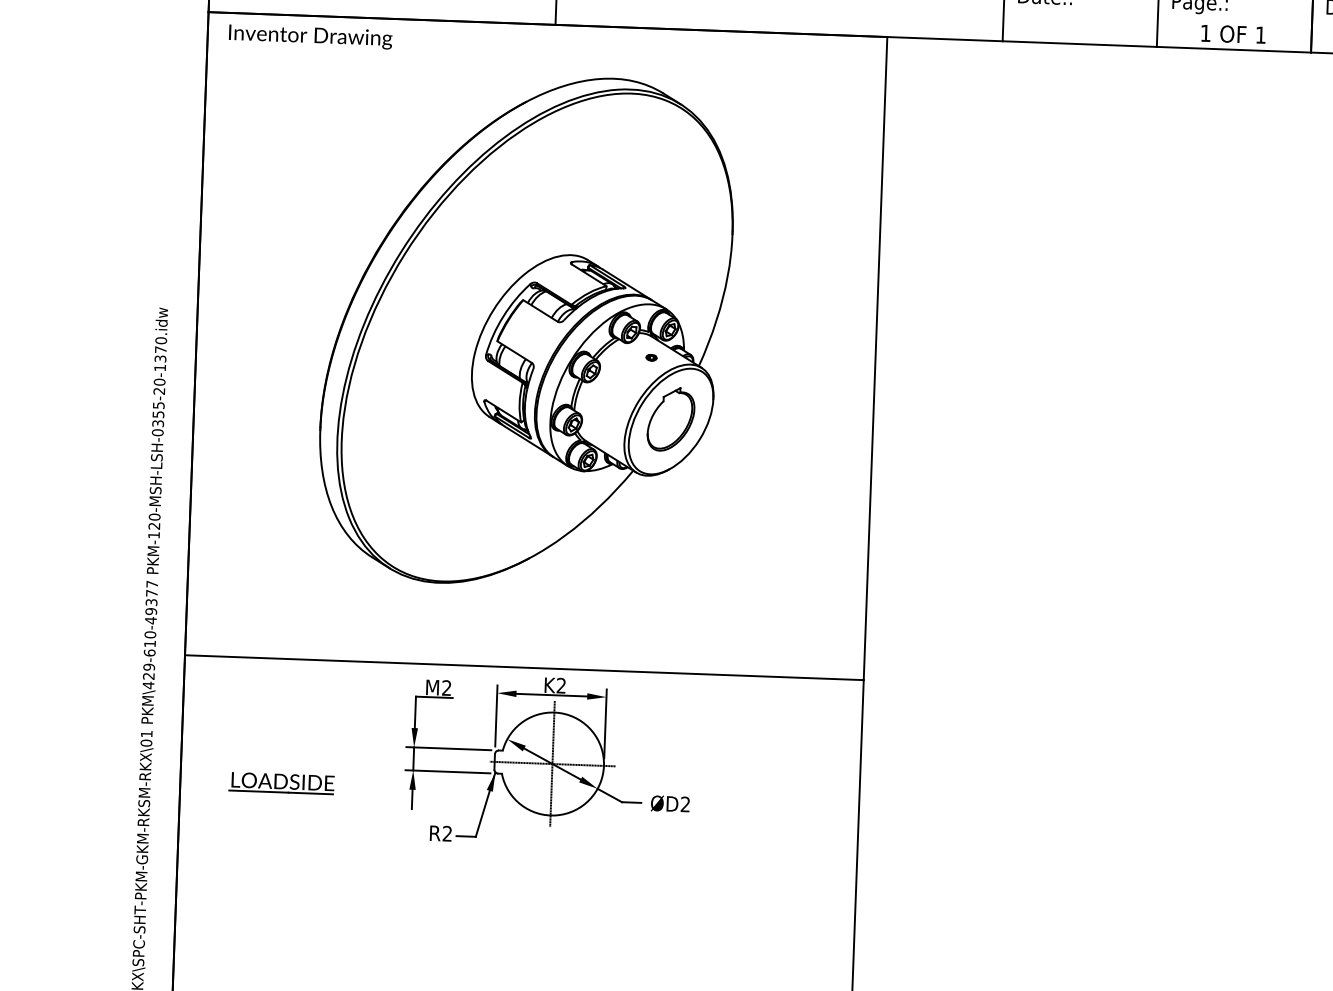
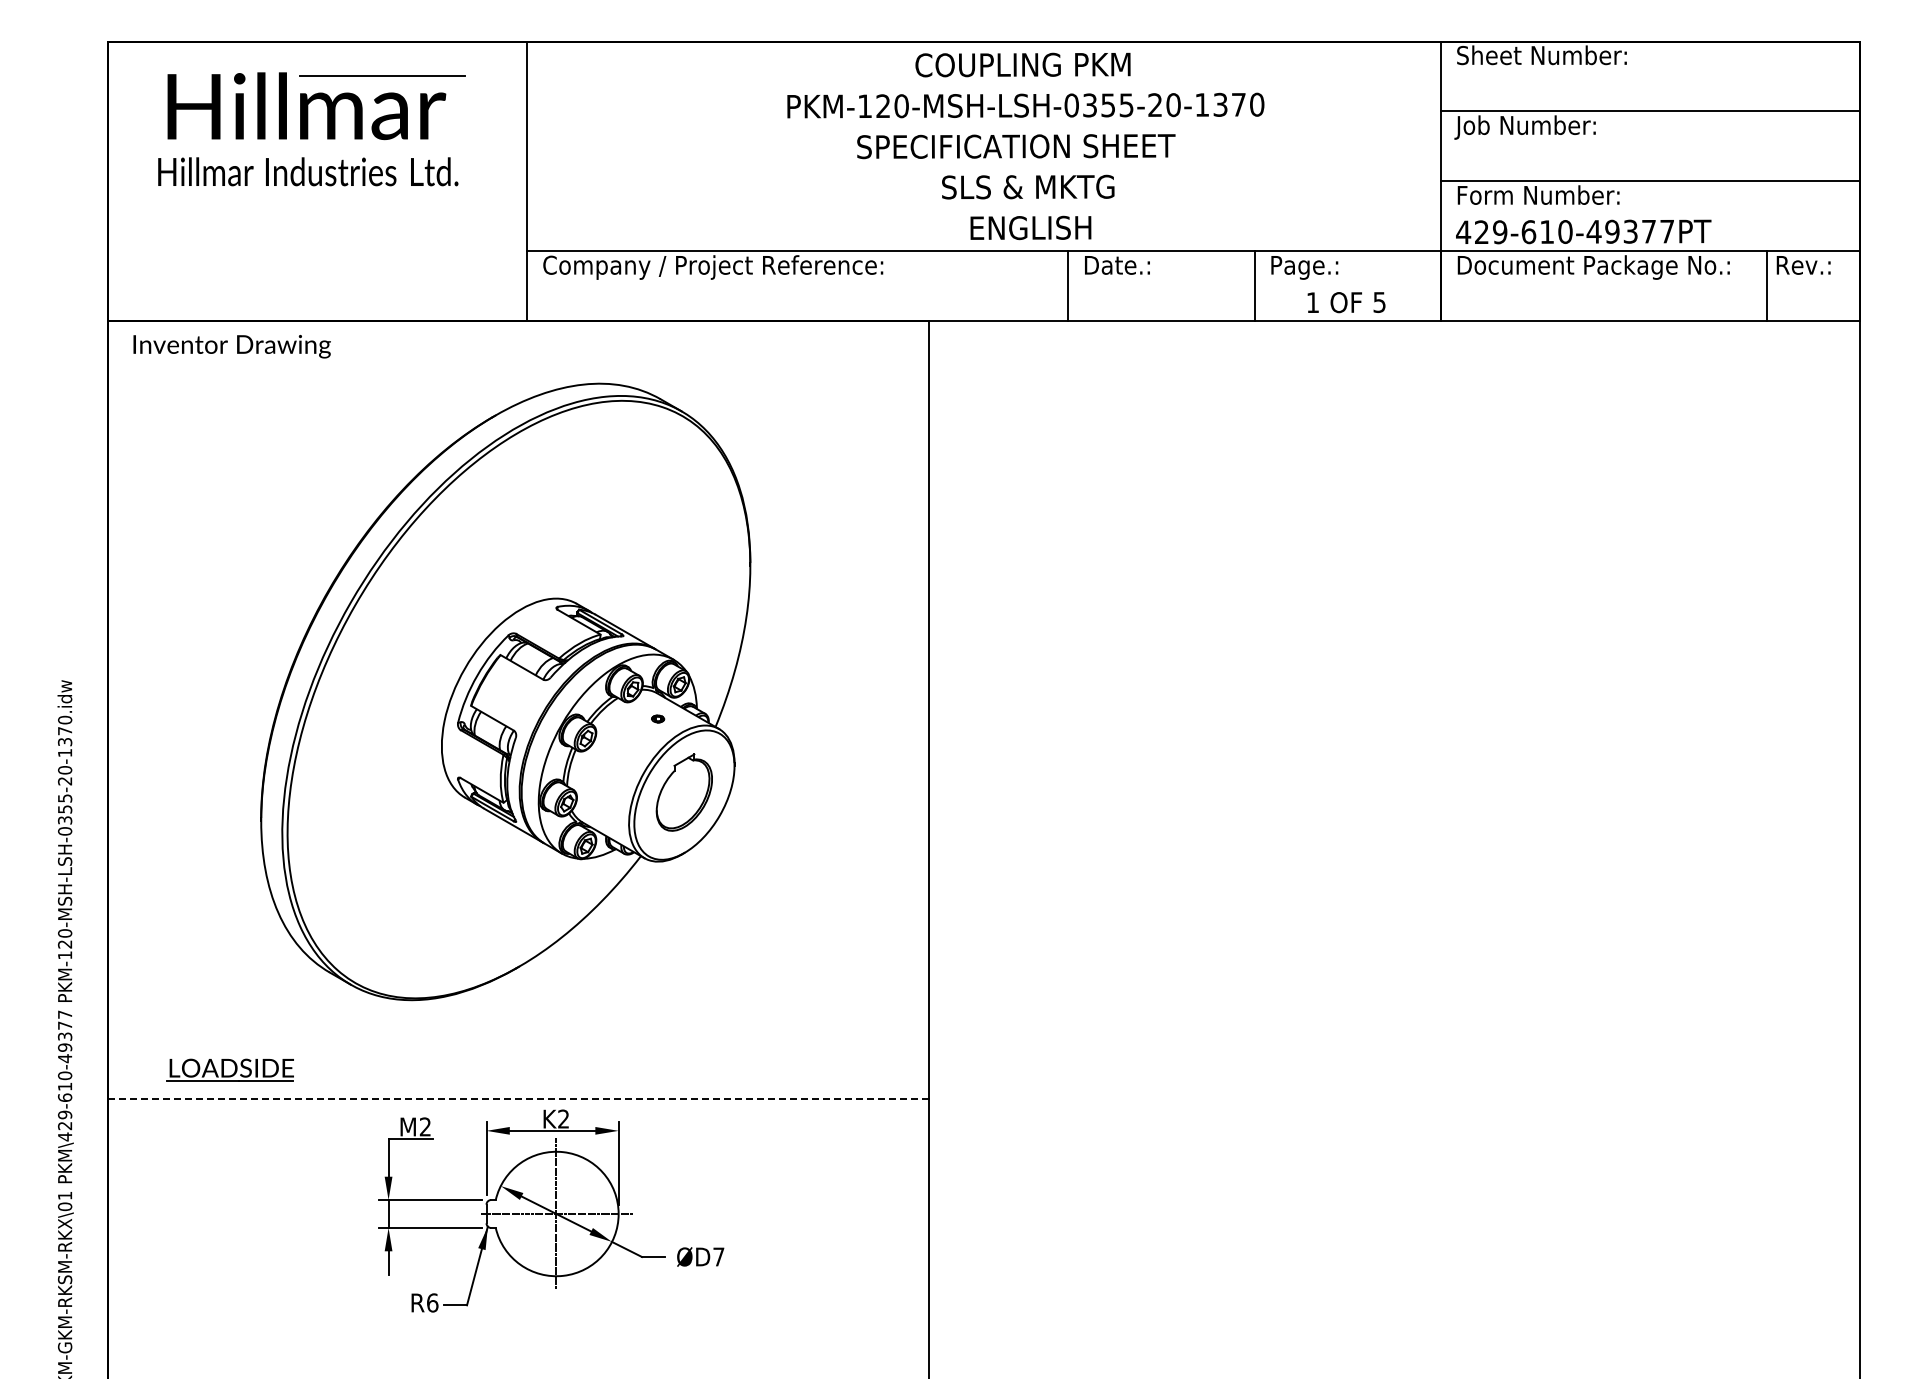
text: (1260, 35) -> (1379, 302), 1 -> 5
line: (524, 667) -> (518, 1098), solid -> dashed
part: (281, 782) -> (229, 1069), moved
text: (685, 804) -> (718, 1256), ØD2 -> ØD7
text: (447, 833) -> (432, 1302), R2 -> R6

